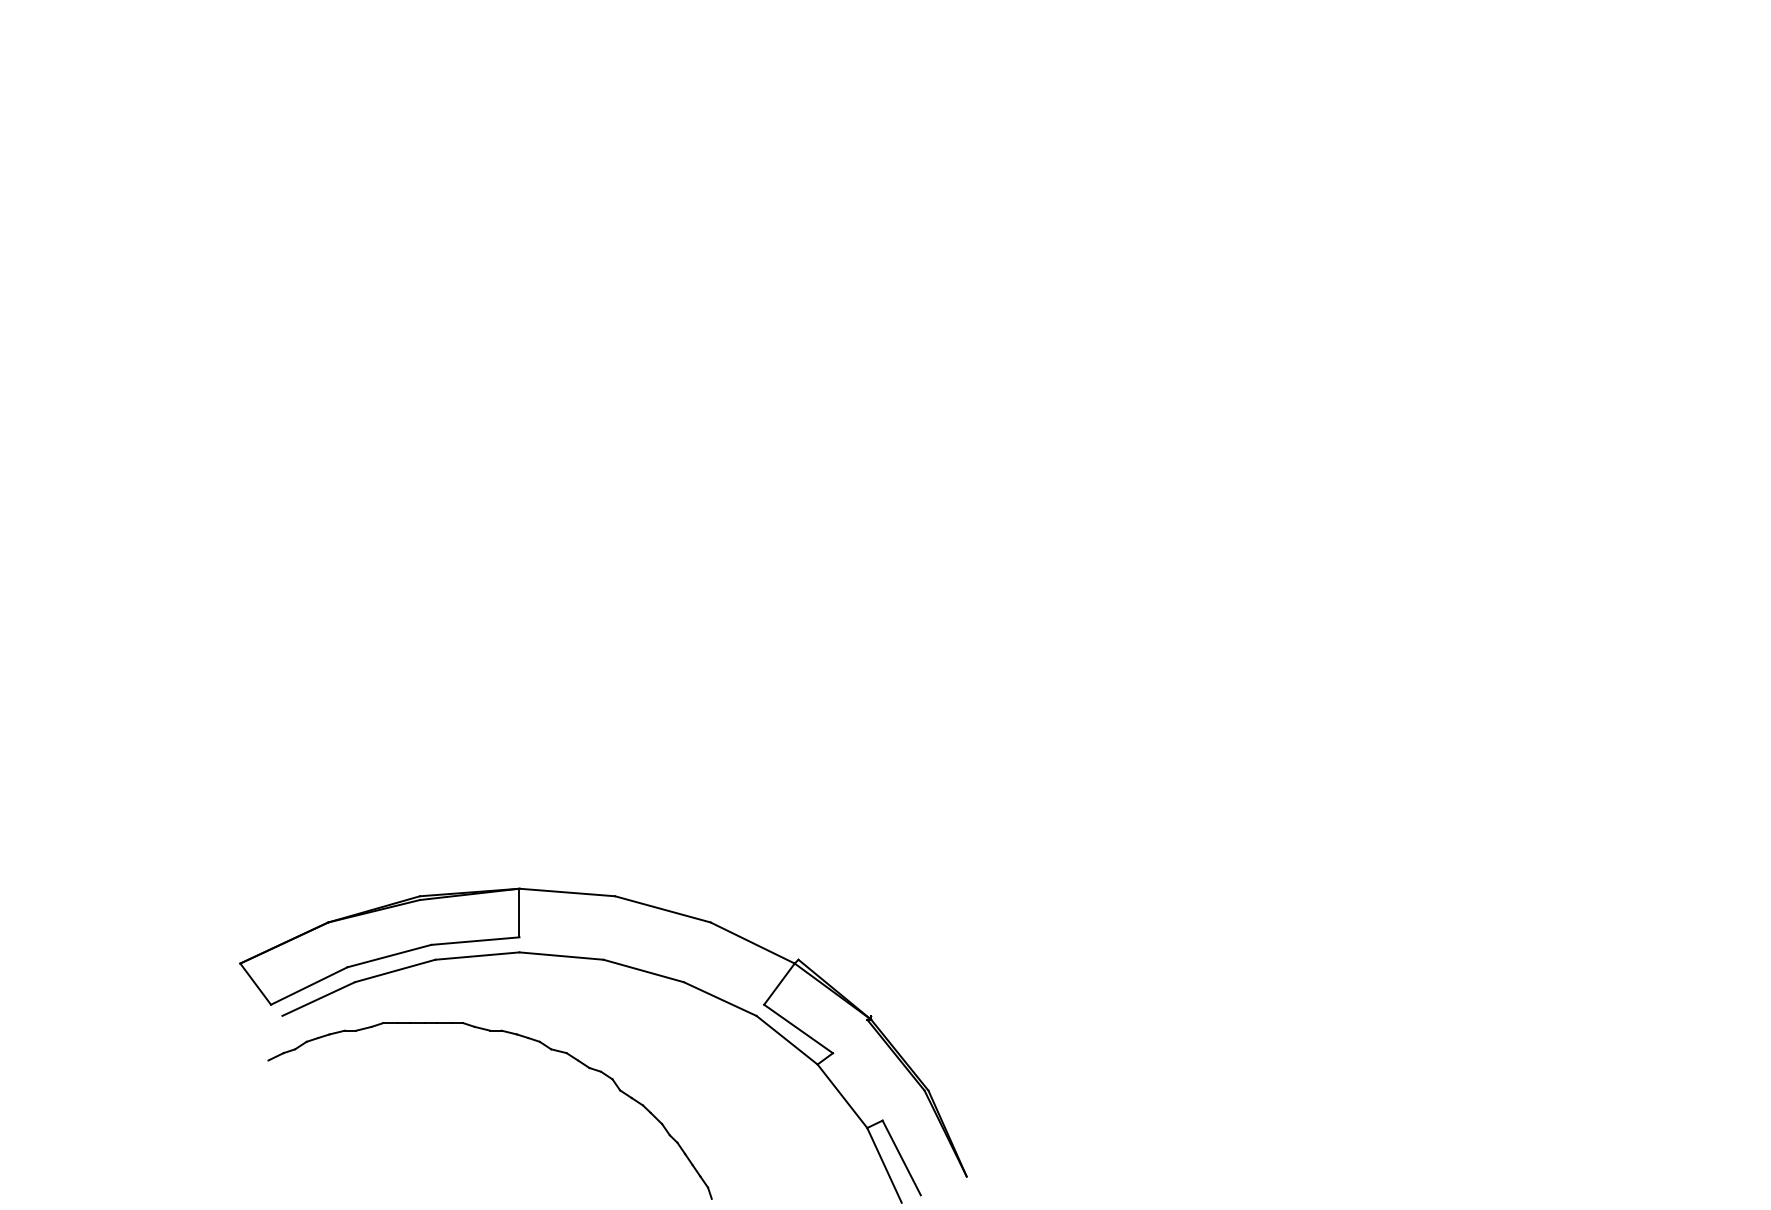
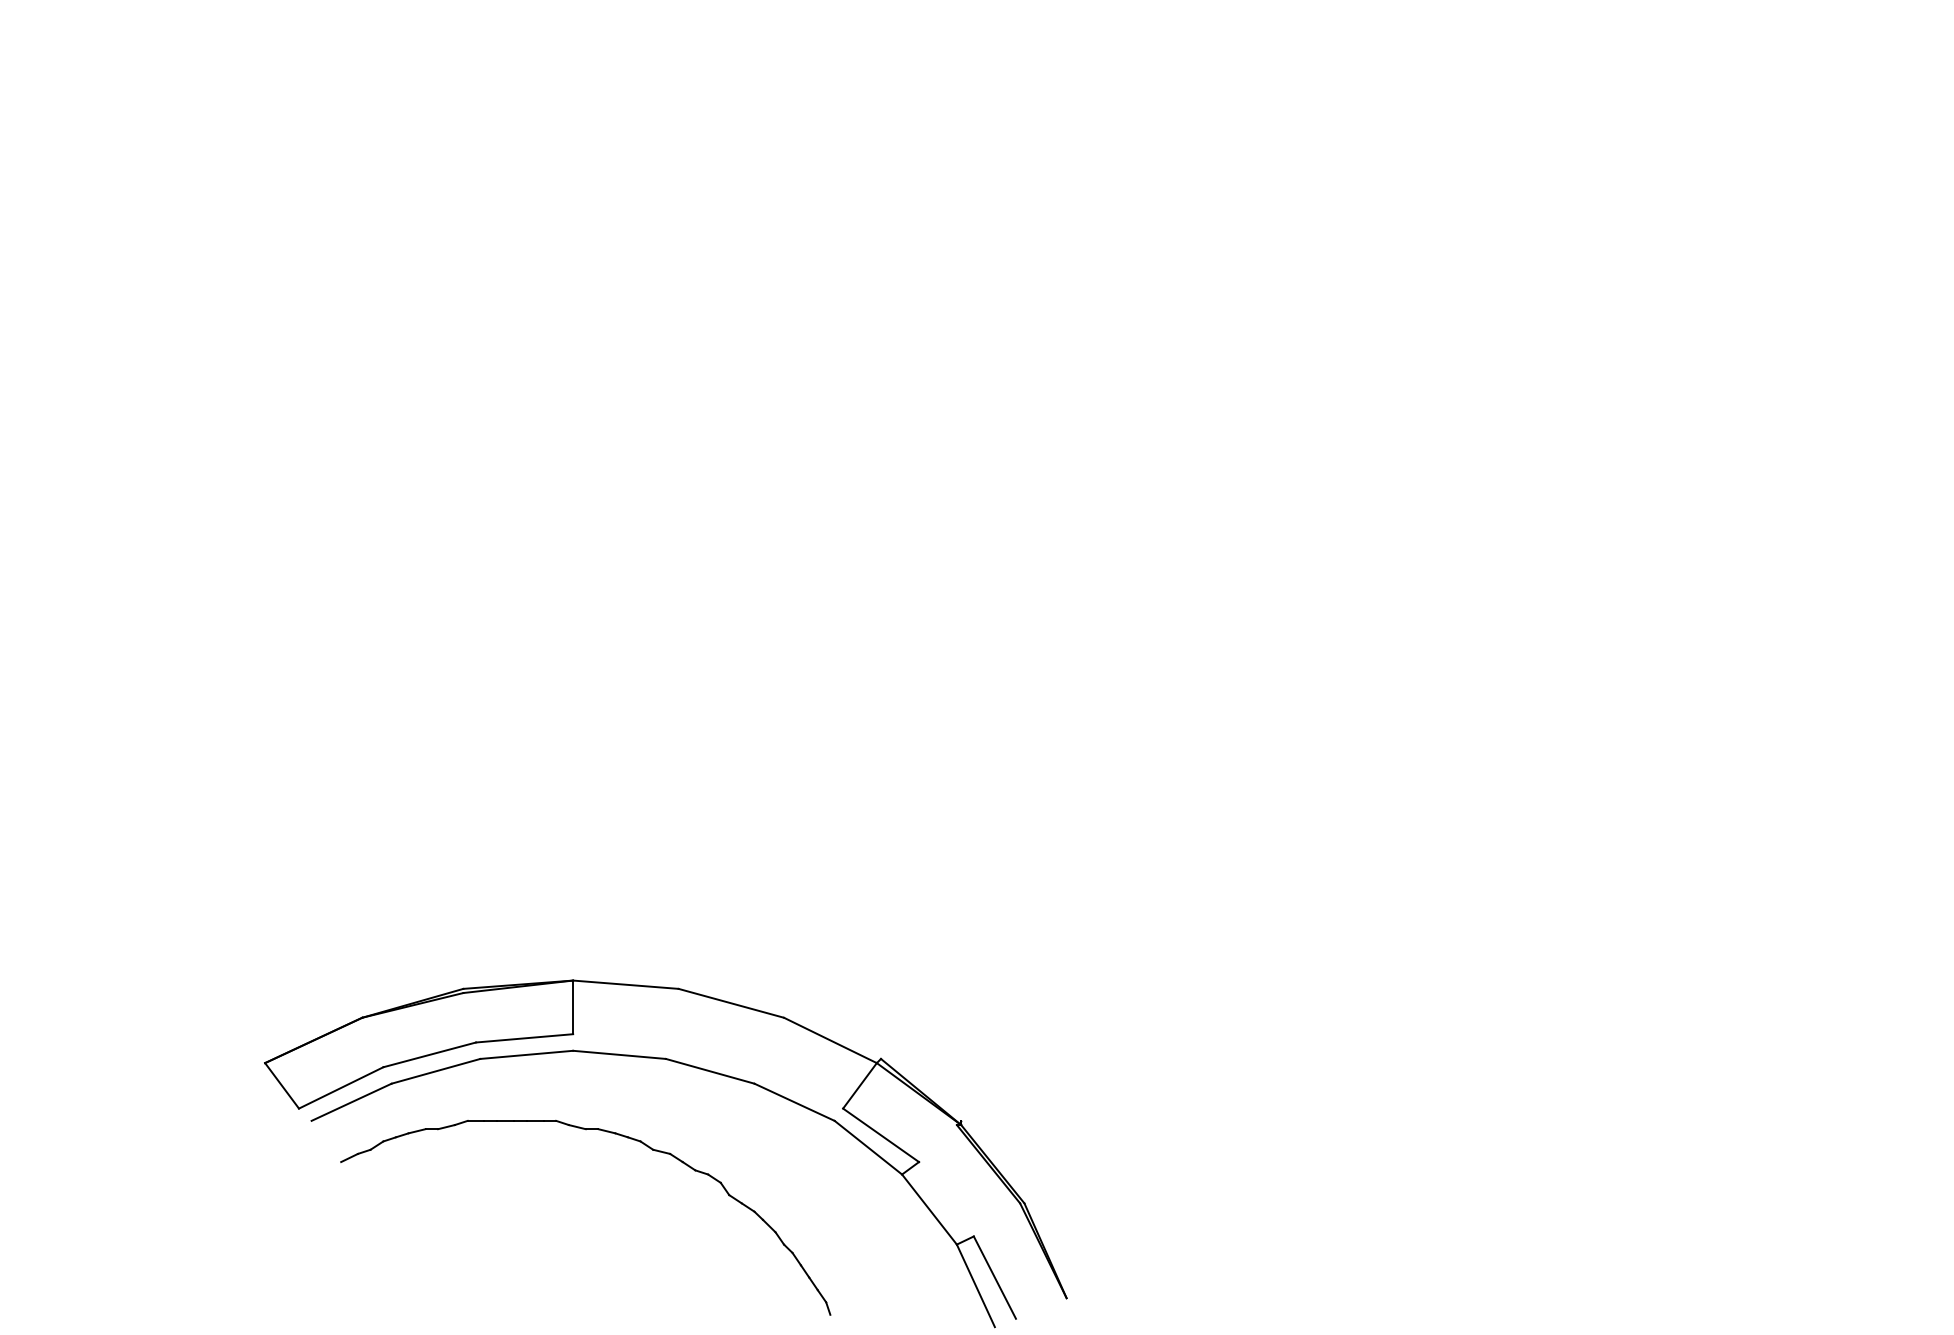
part: (490, 1031) -> (586, 1130), moved

